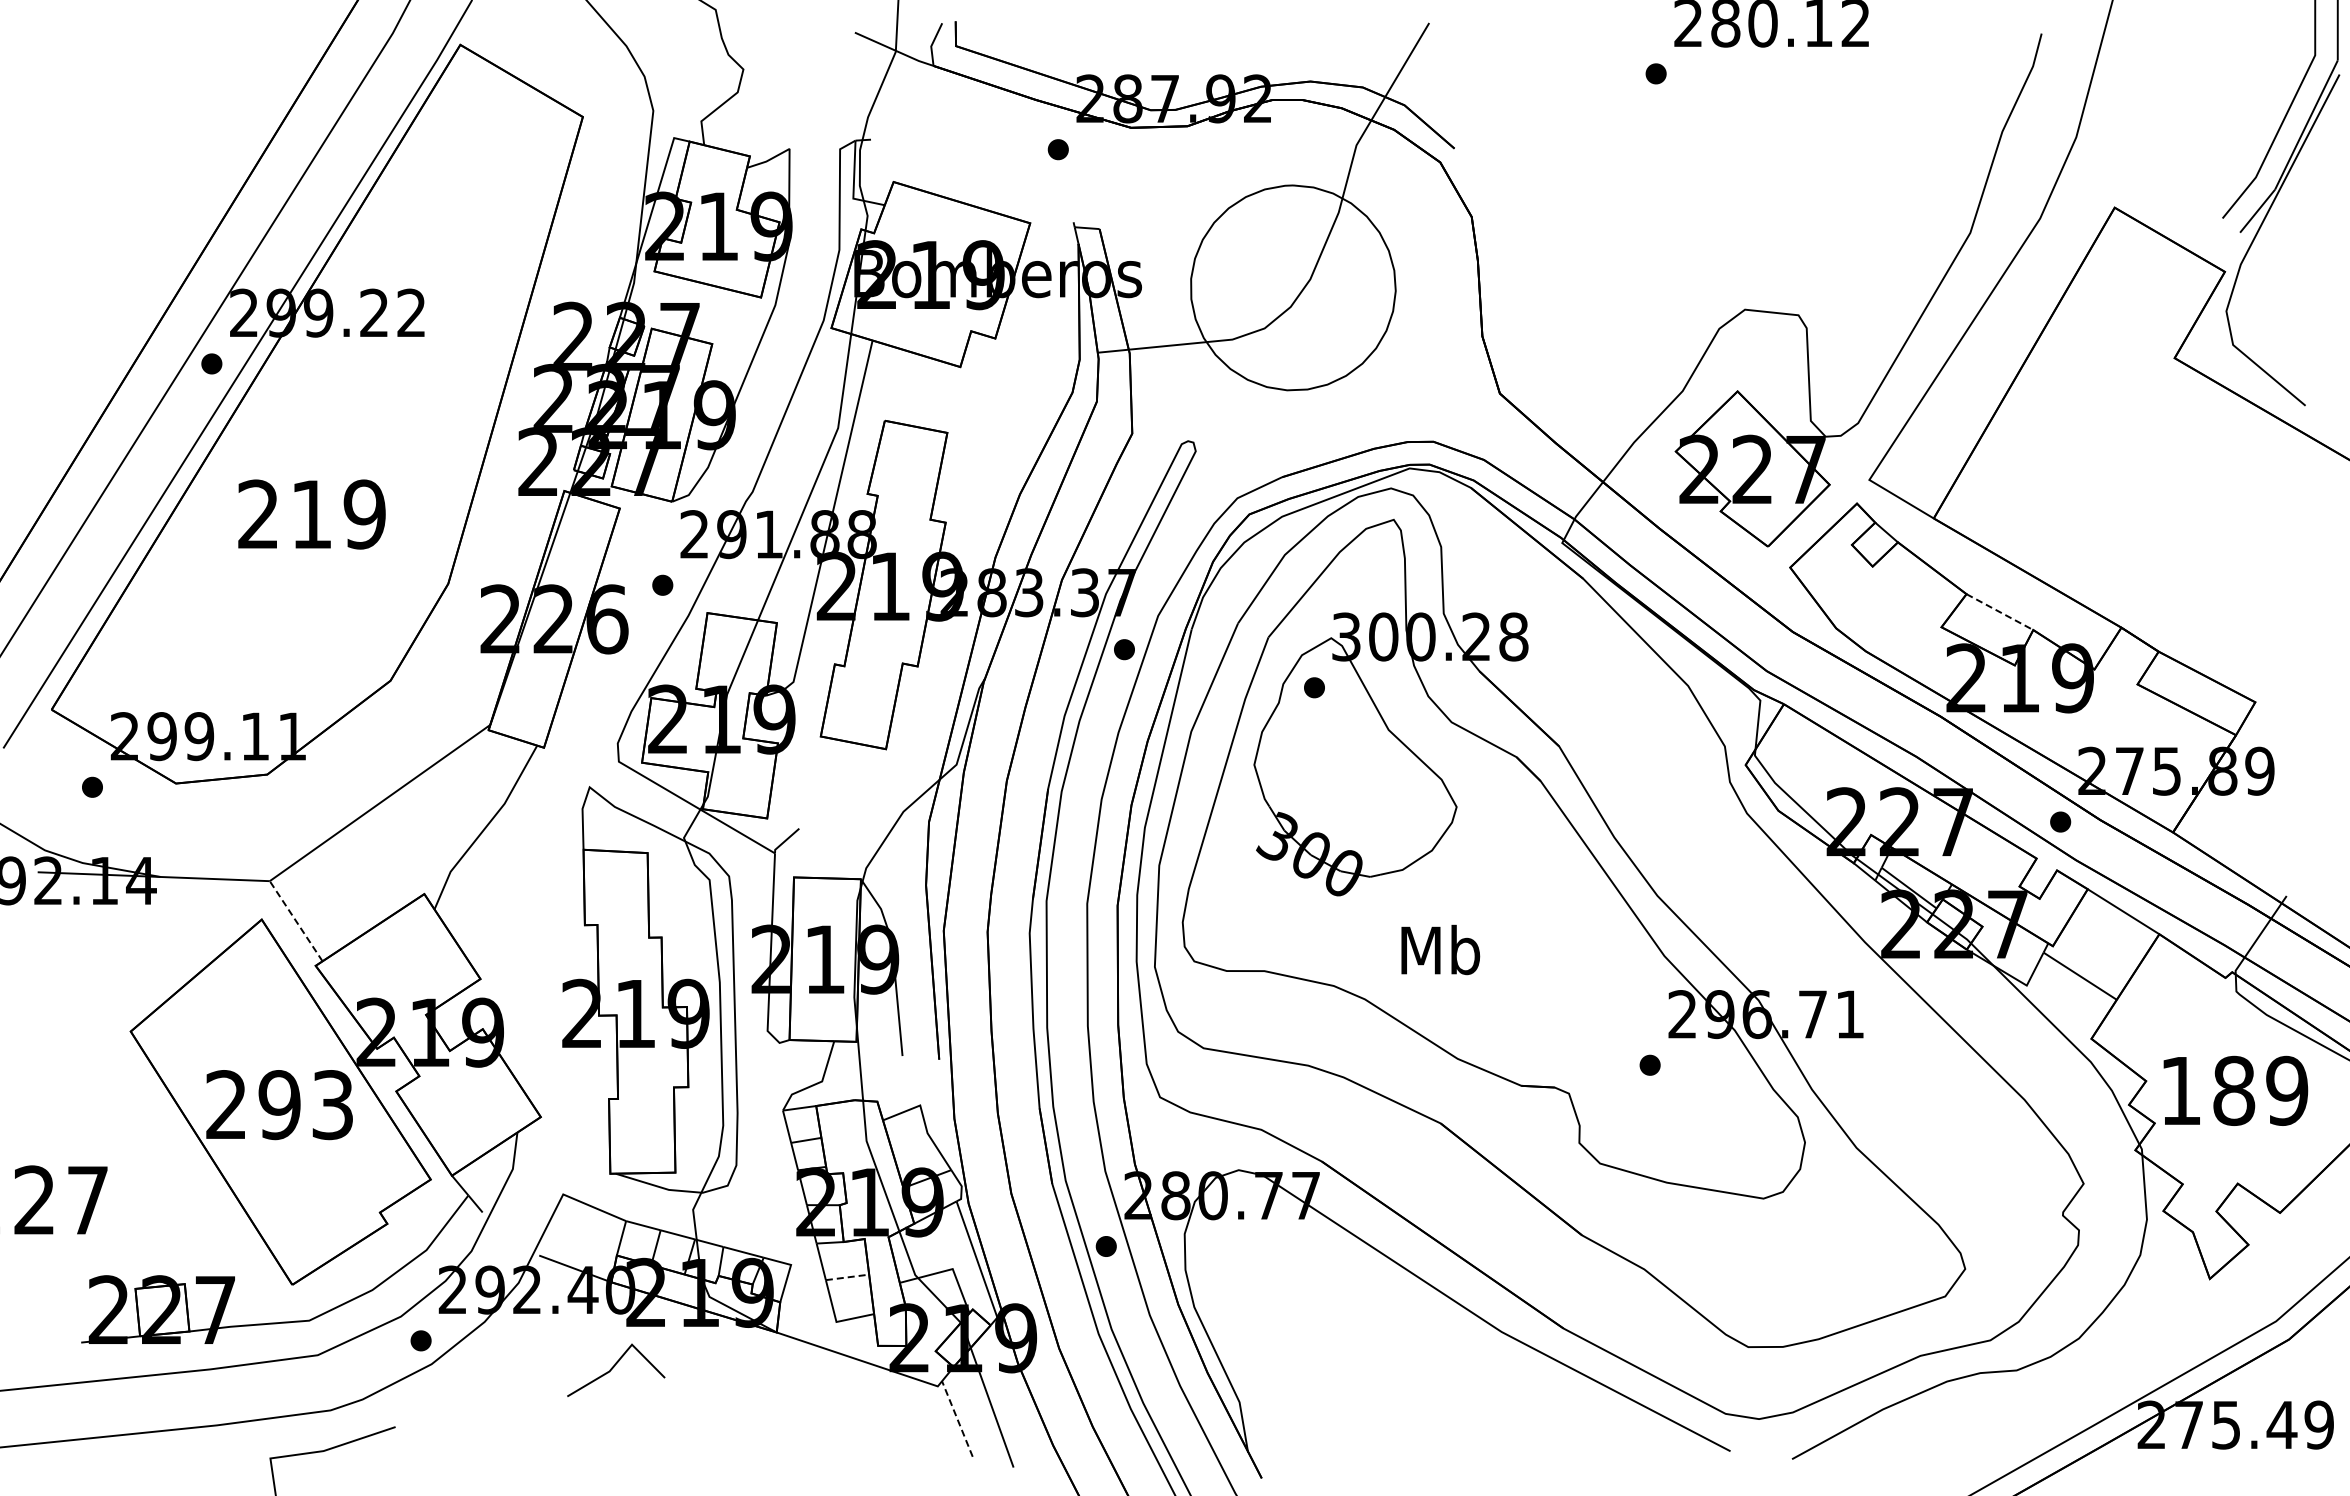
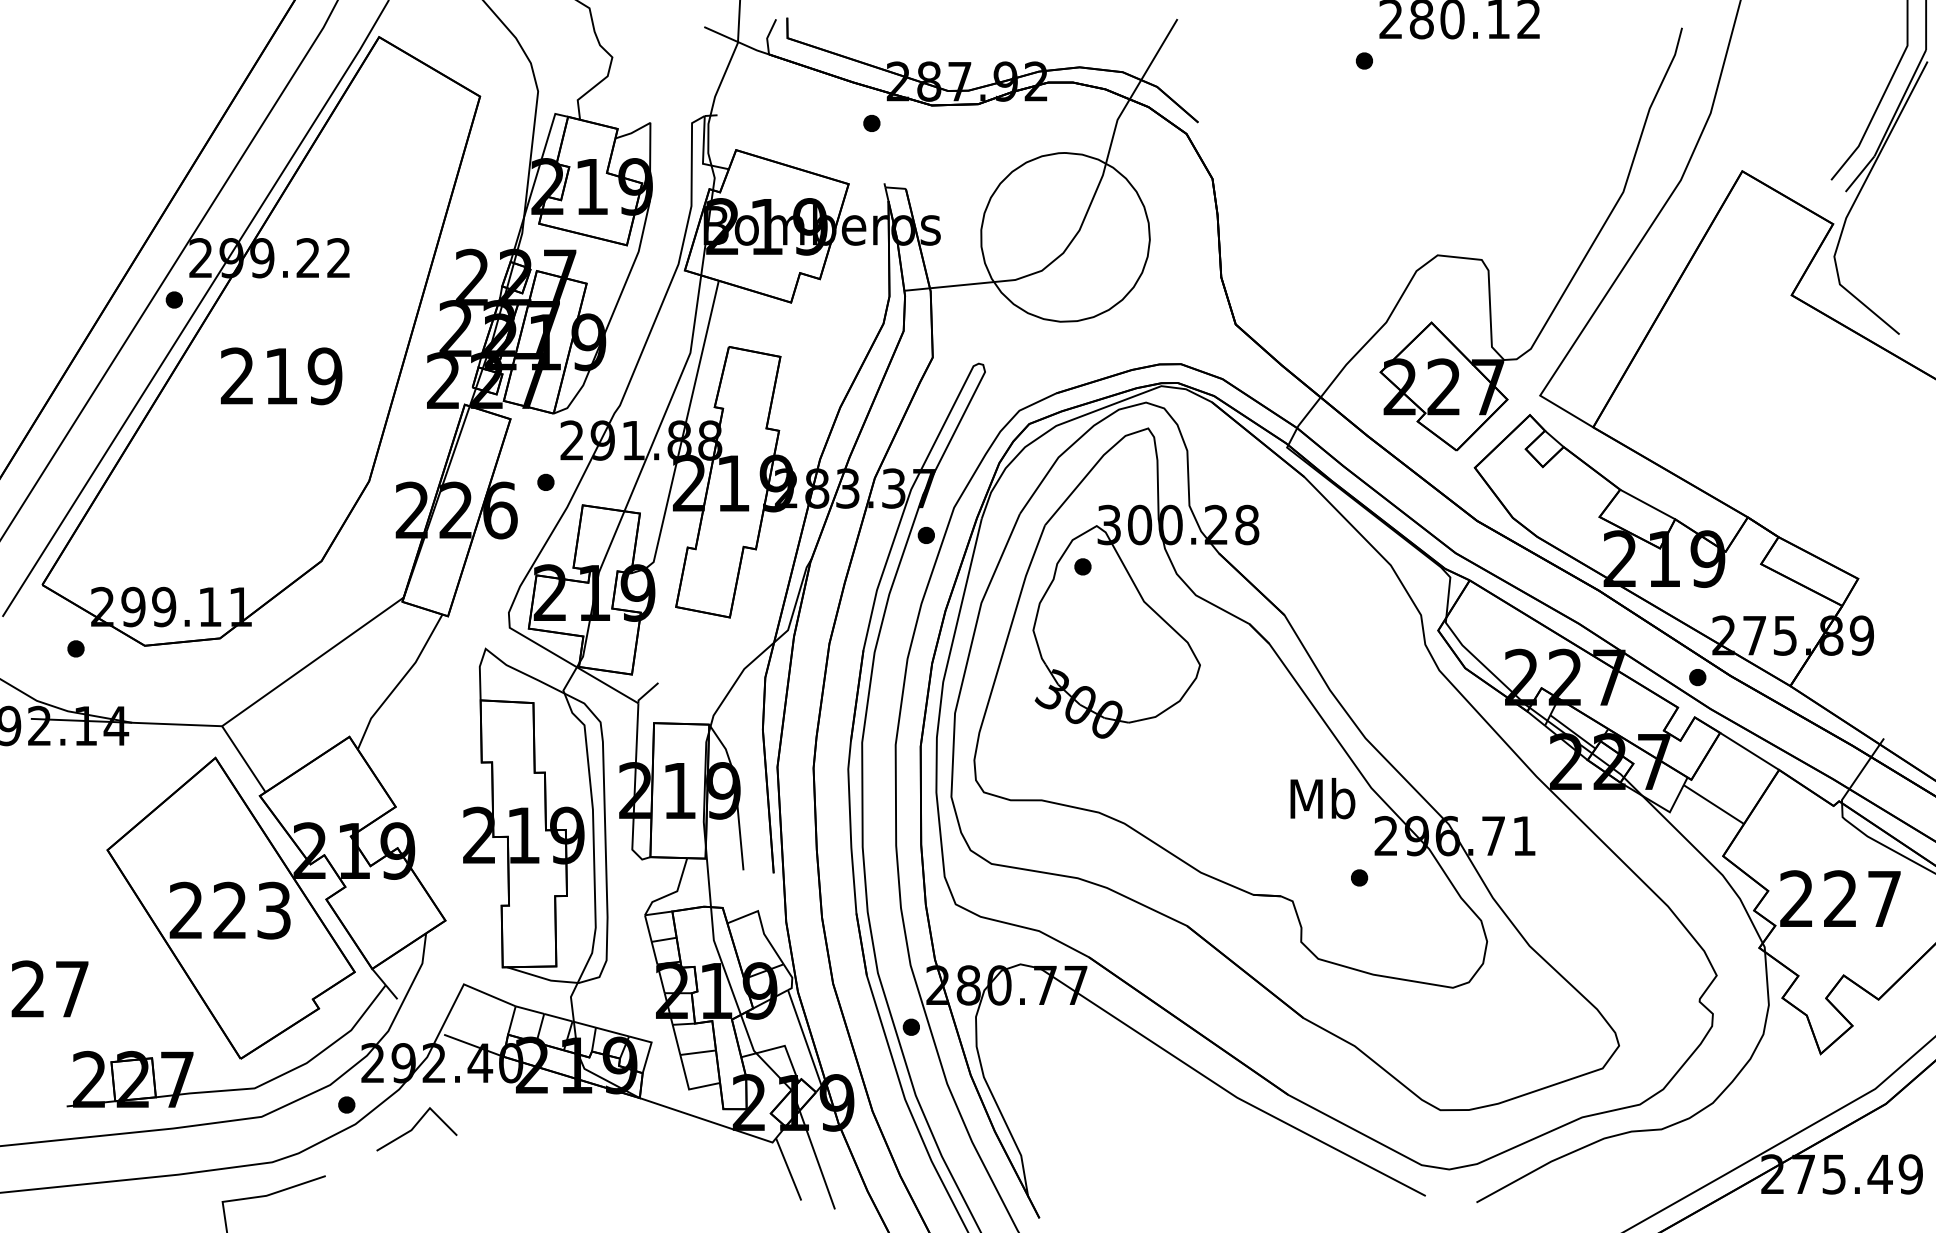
text: (311, 514) -> (281, 376), moved
line: (1999, 612) -> (1647, 504), dashed -> solid
line: (296, 921) -> (244, 759), dashed -> solid
text: (1440, 949) -> (1322, 798), moved
text: (2234, 1090) -> (1841, 898), 189 -> 227
text: (279, 1105) -> (230, 911), 293 -> 223
line: (847, 1277) -> (698, 1052), dashed -> solid
line: (614, 1367) -> (415, 1126), moved
line: (957, 1419) -> (788, 1169), dashed -> solid

